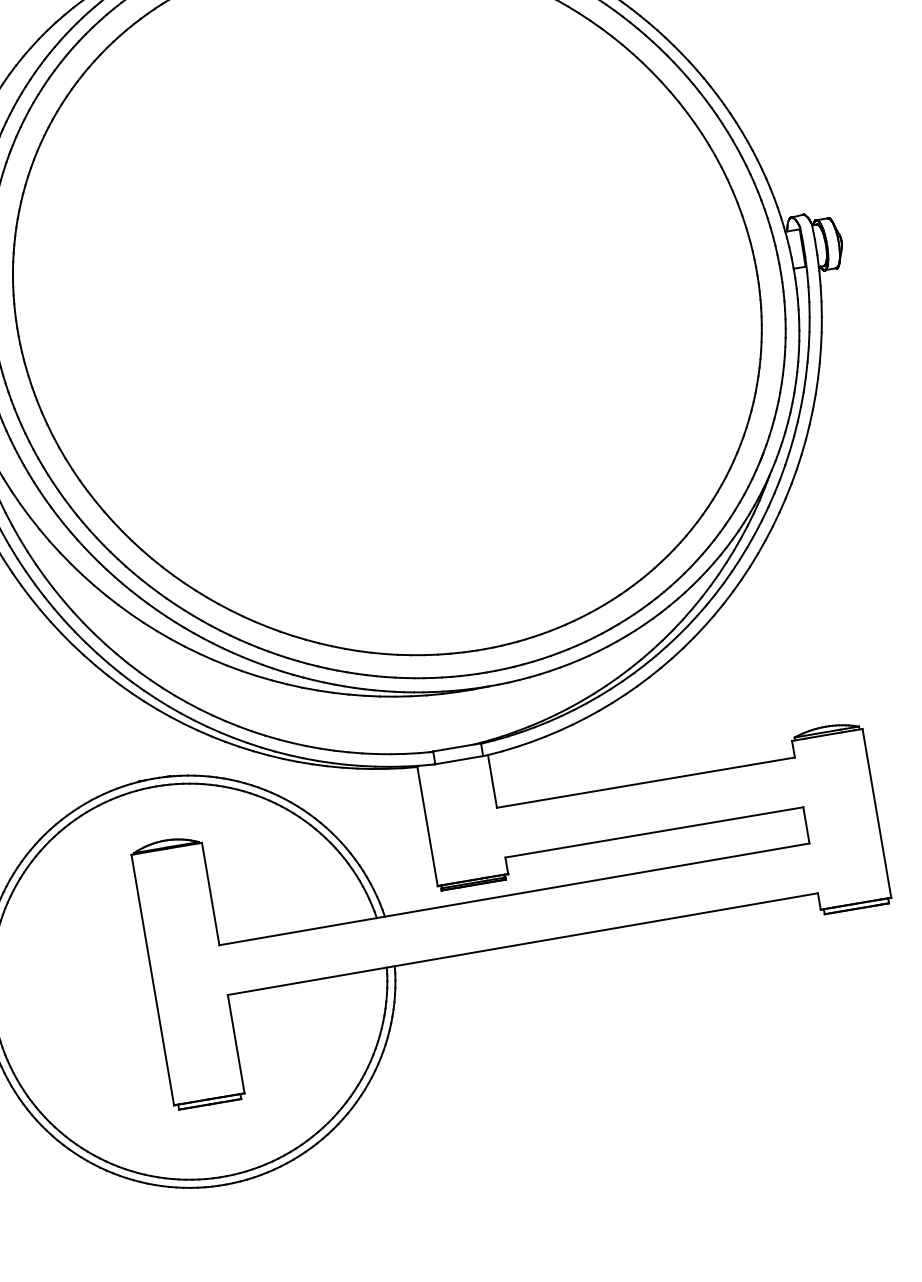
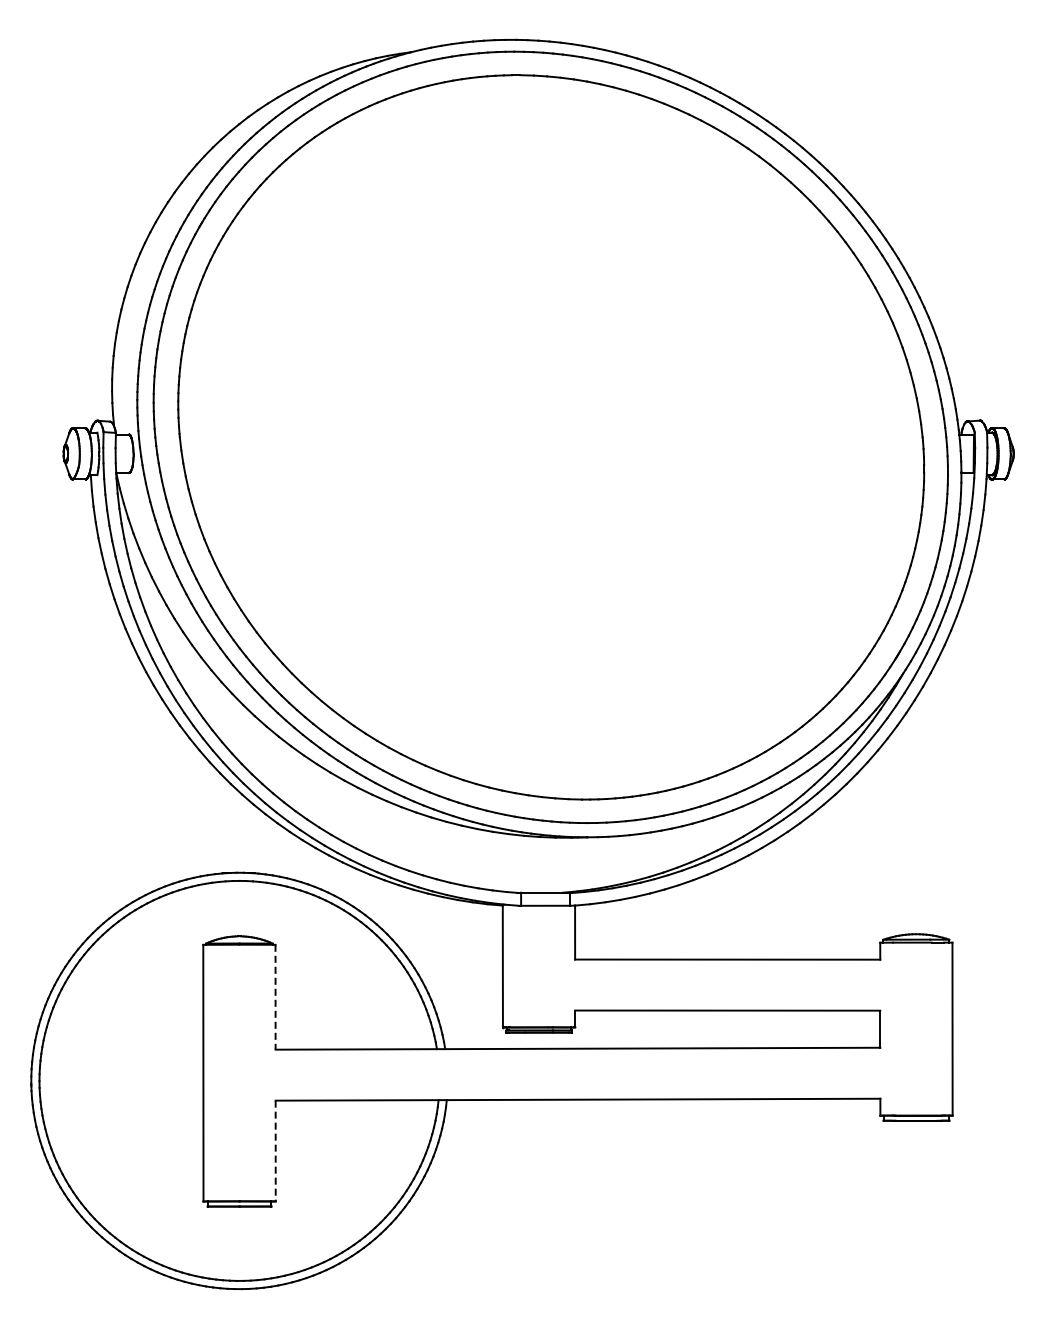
line: (210, 894) -> (275, 997), solid -> dashed
line: (236, 1044) -> (275, 1151), solid -> dashed

